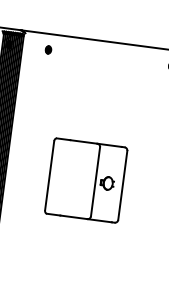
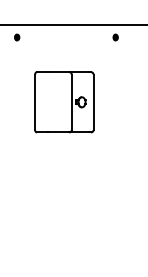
part: (86, 180) -> (64, 102), moved

